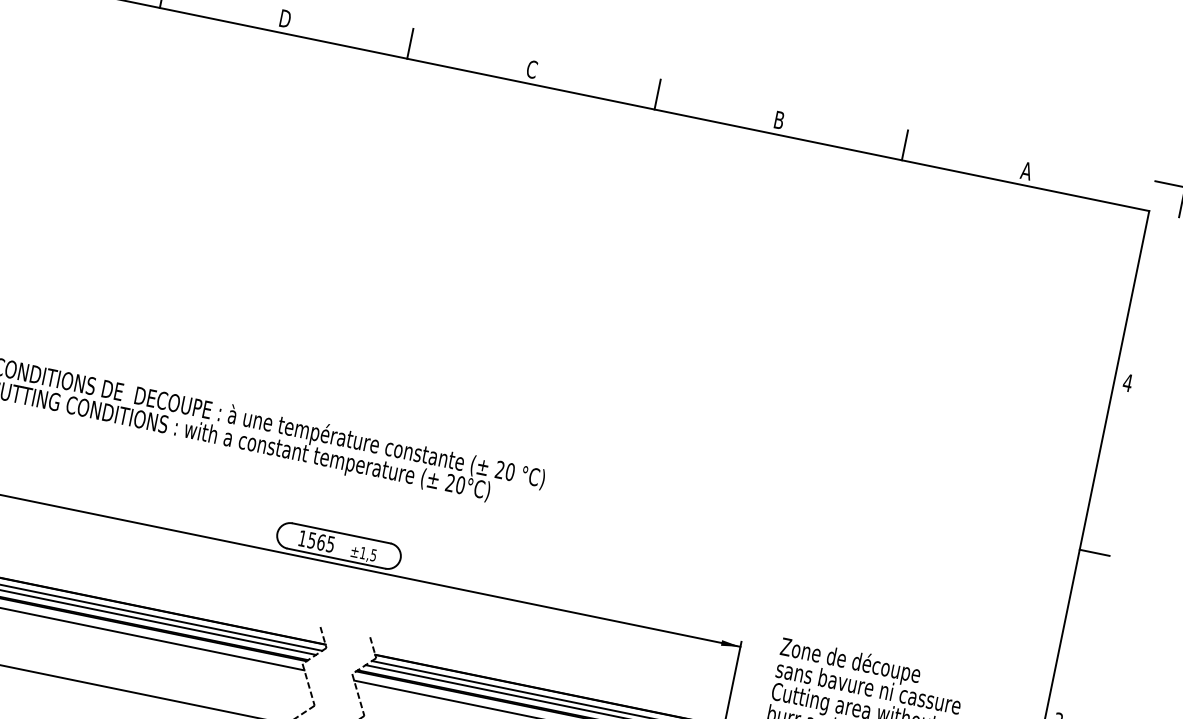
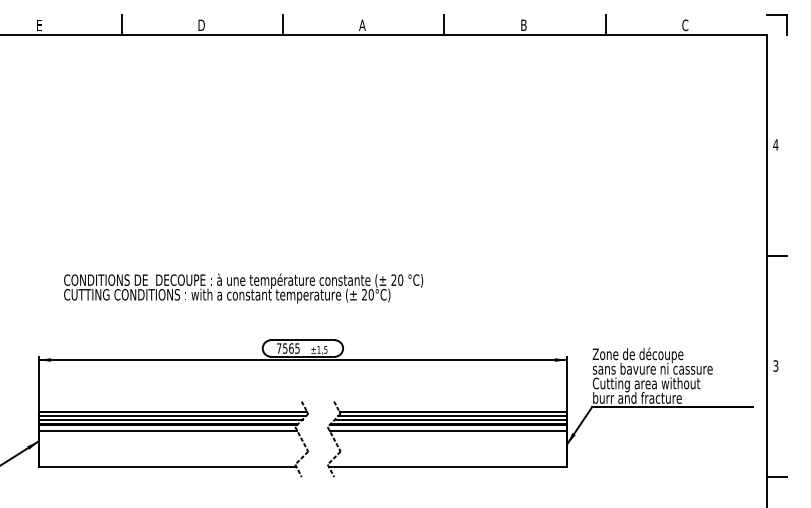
text: (531, 69) -> (362, 25), C -> A
text: (1025, 171) -> (684, 25), A -> C
text: (303, 538) -> (279, 348), 1565 -> 7565

